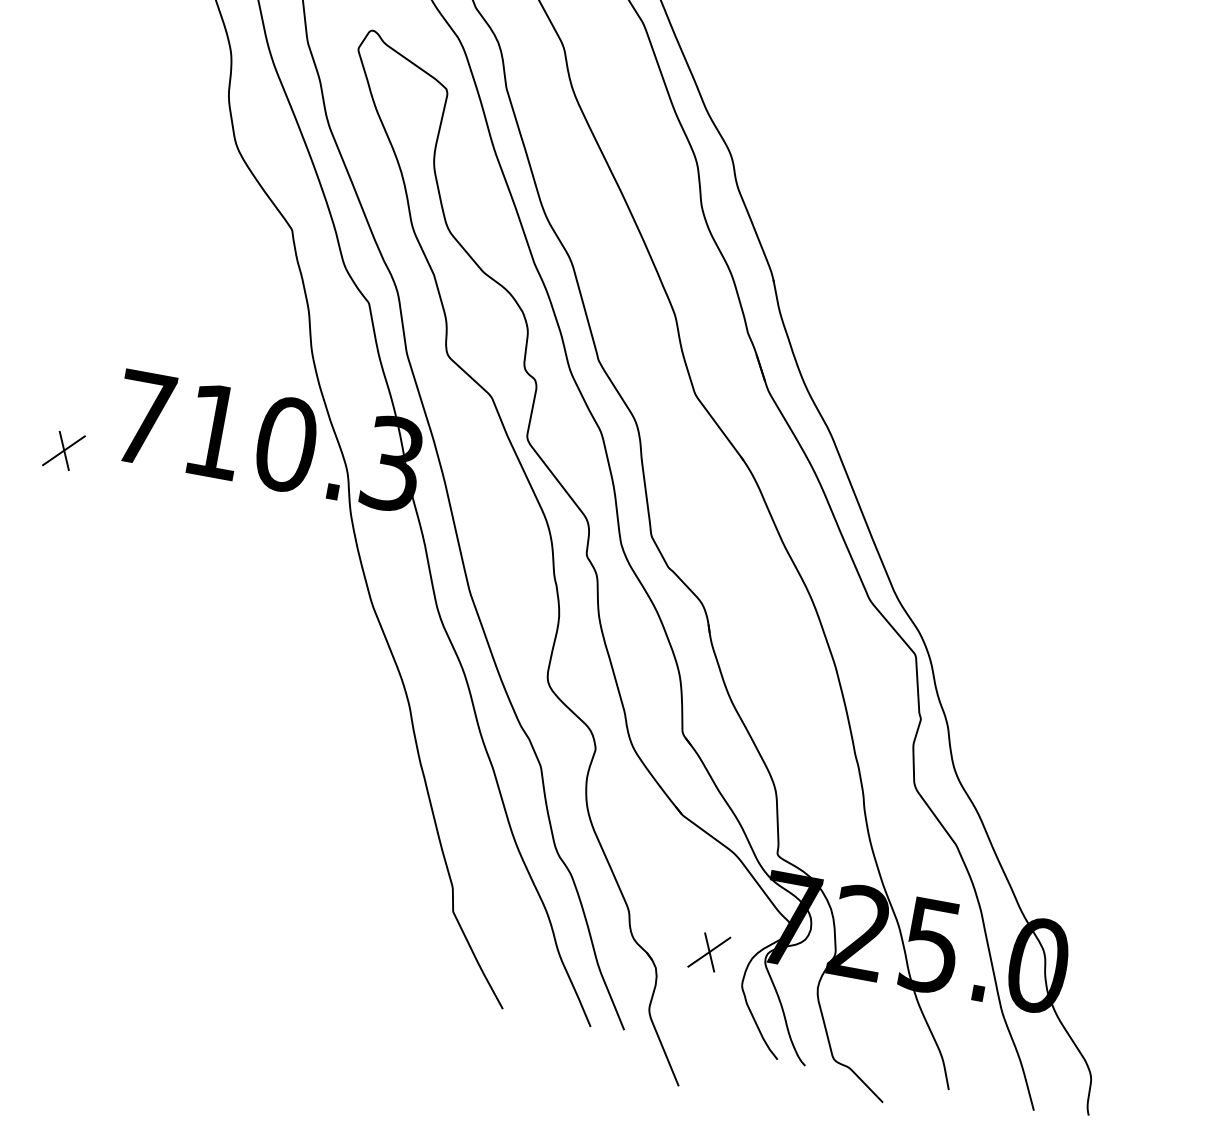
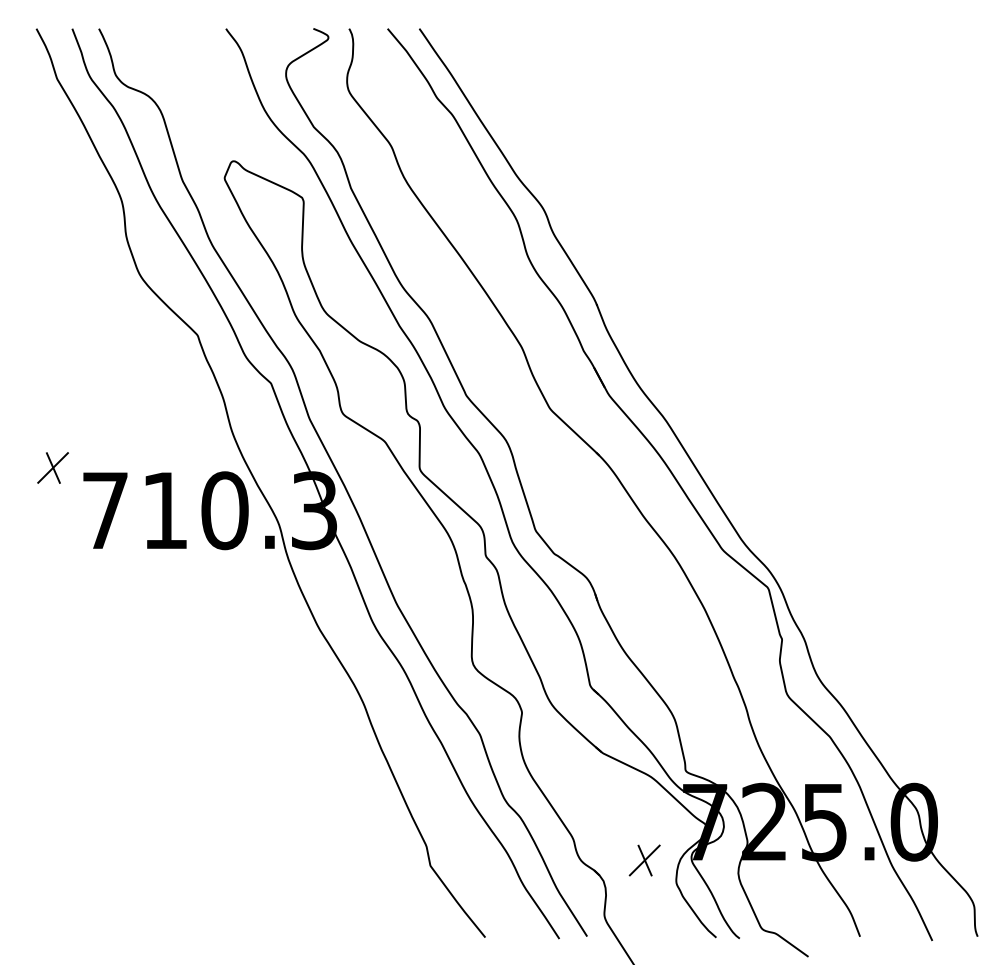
part: (63, 450) -> (52, 467), moved

